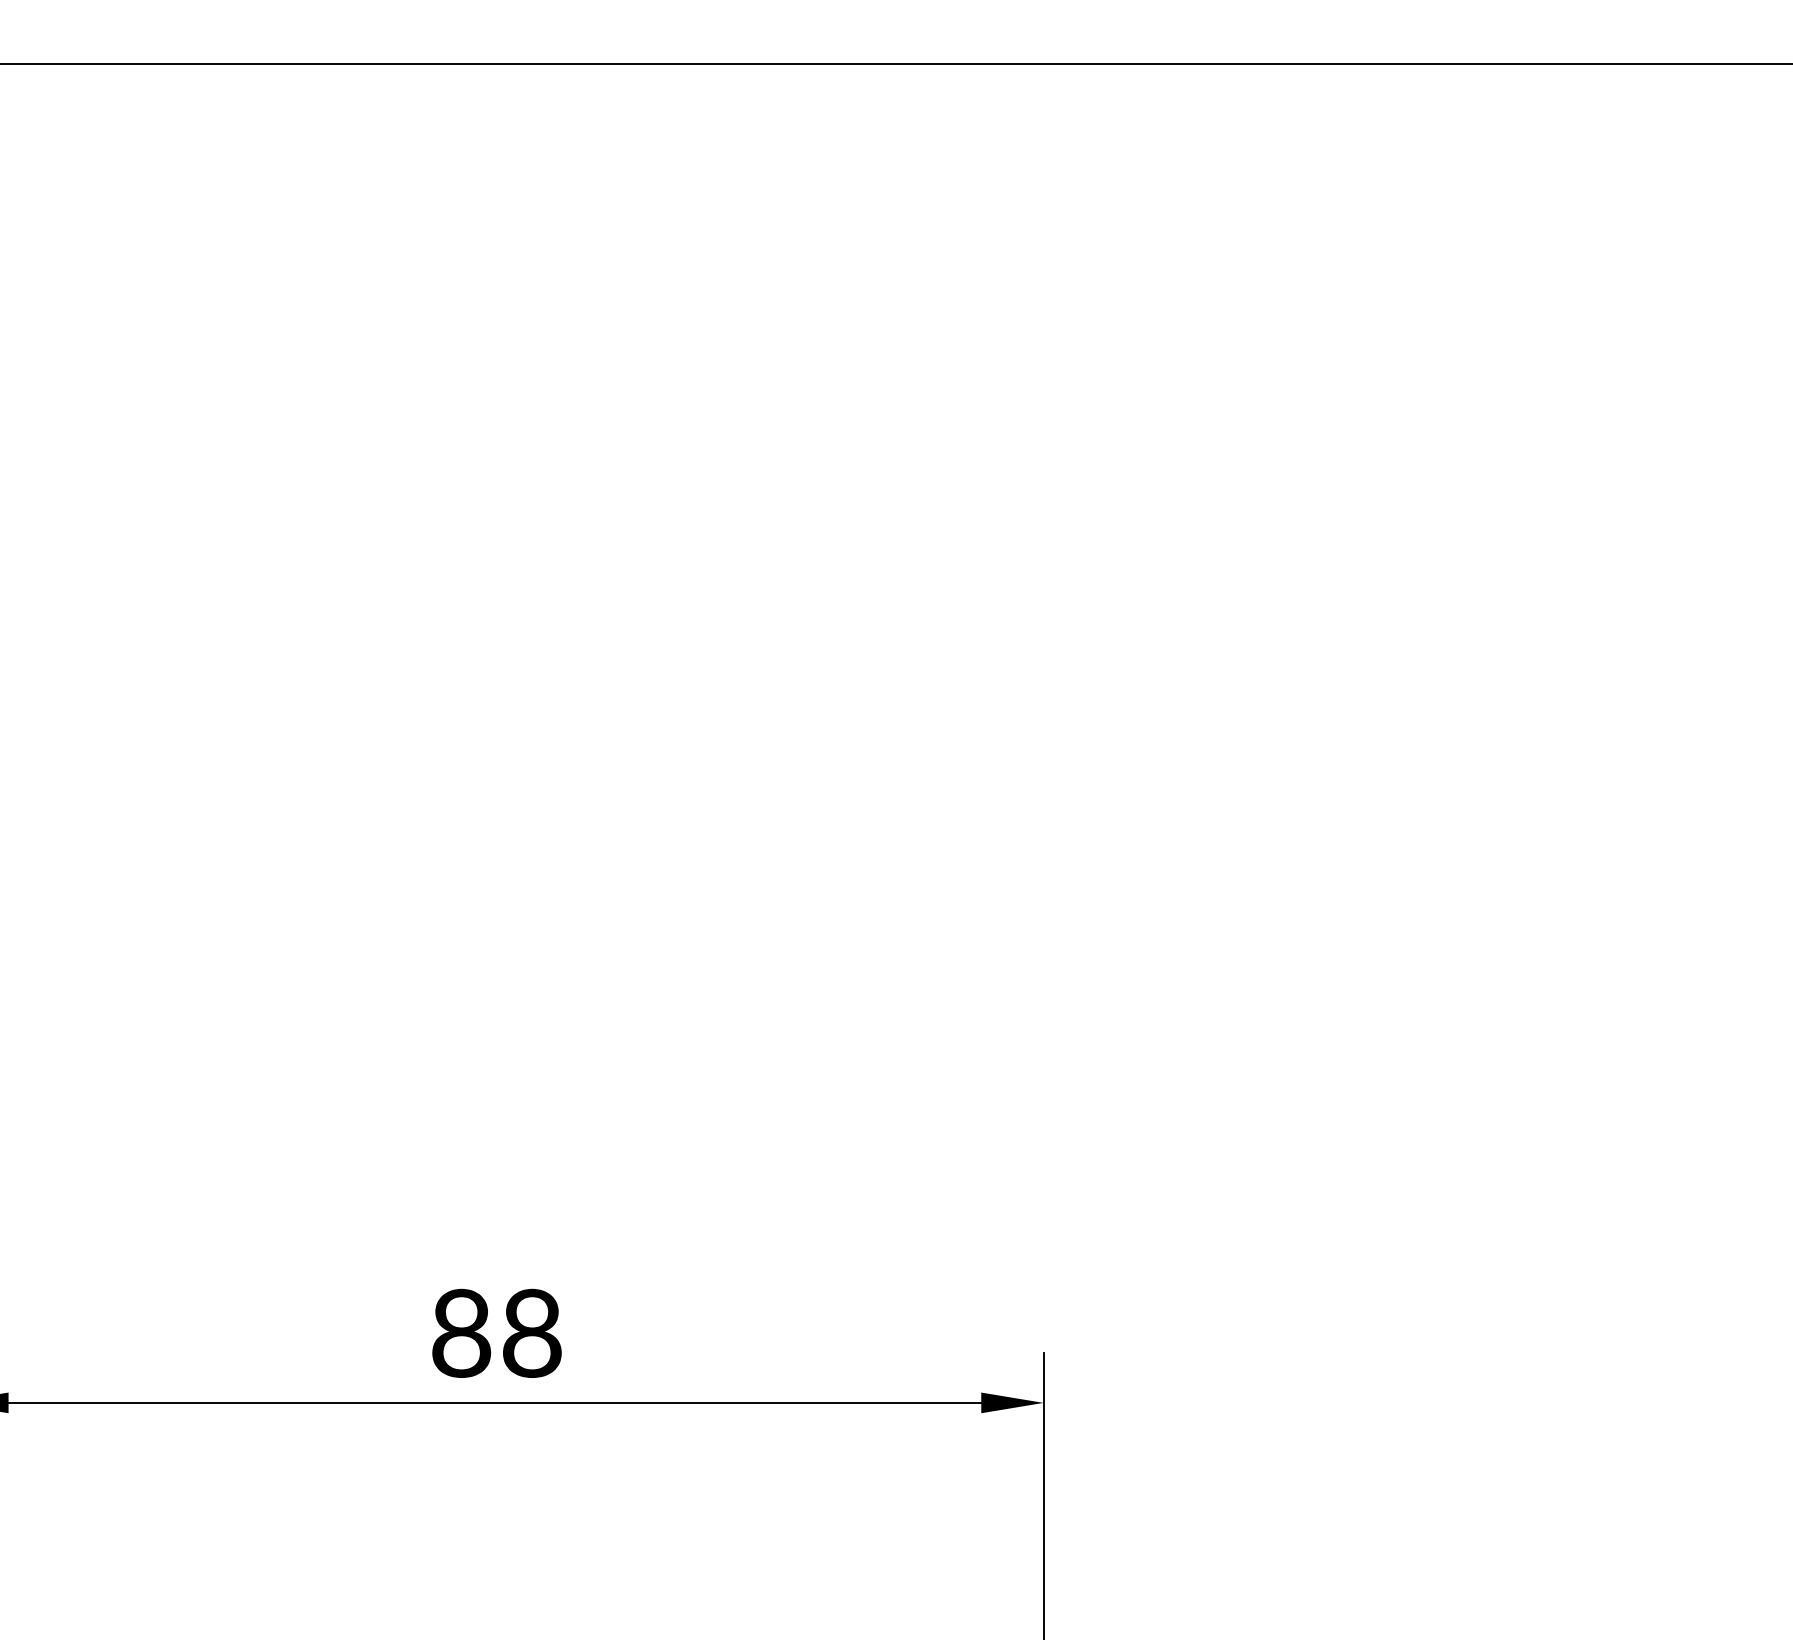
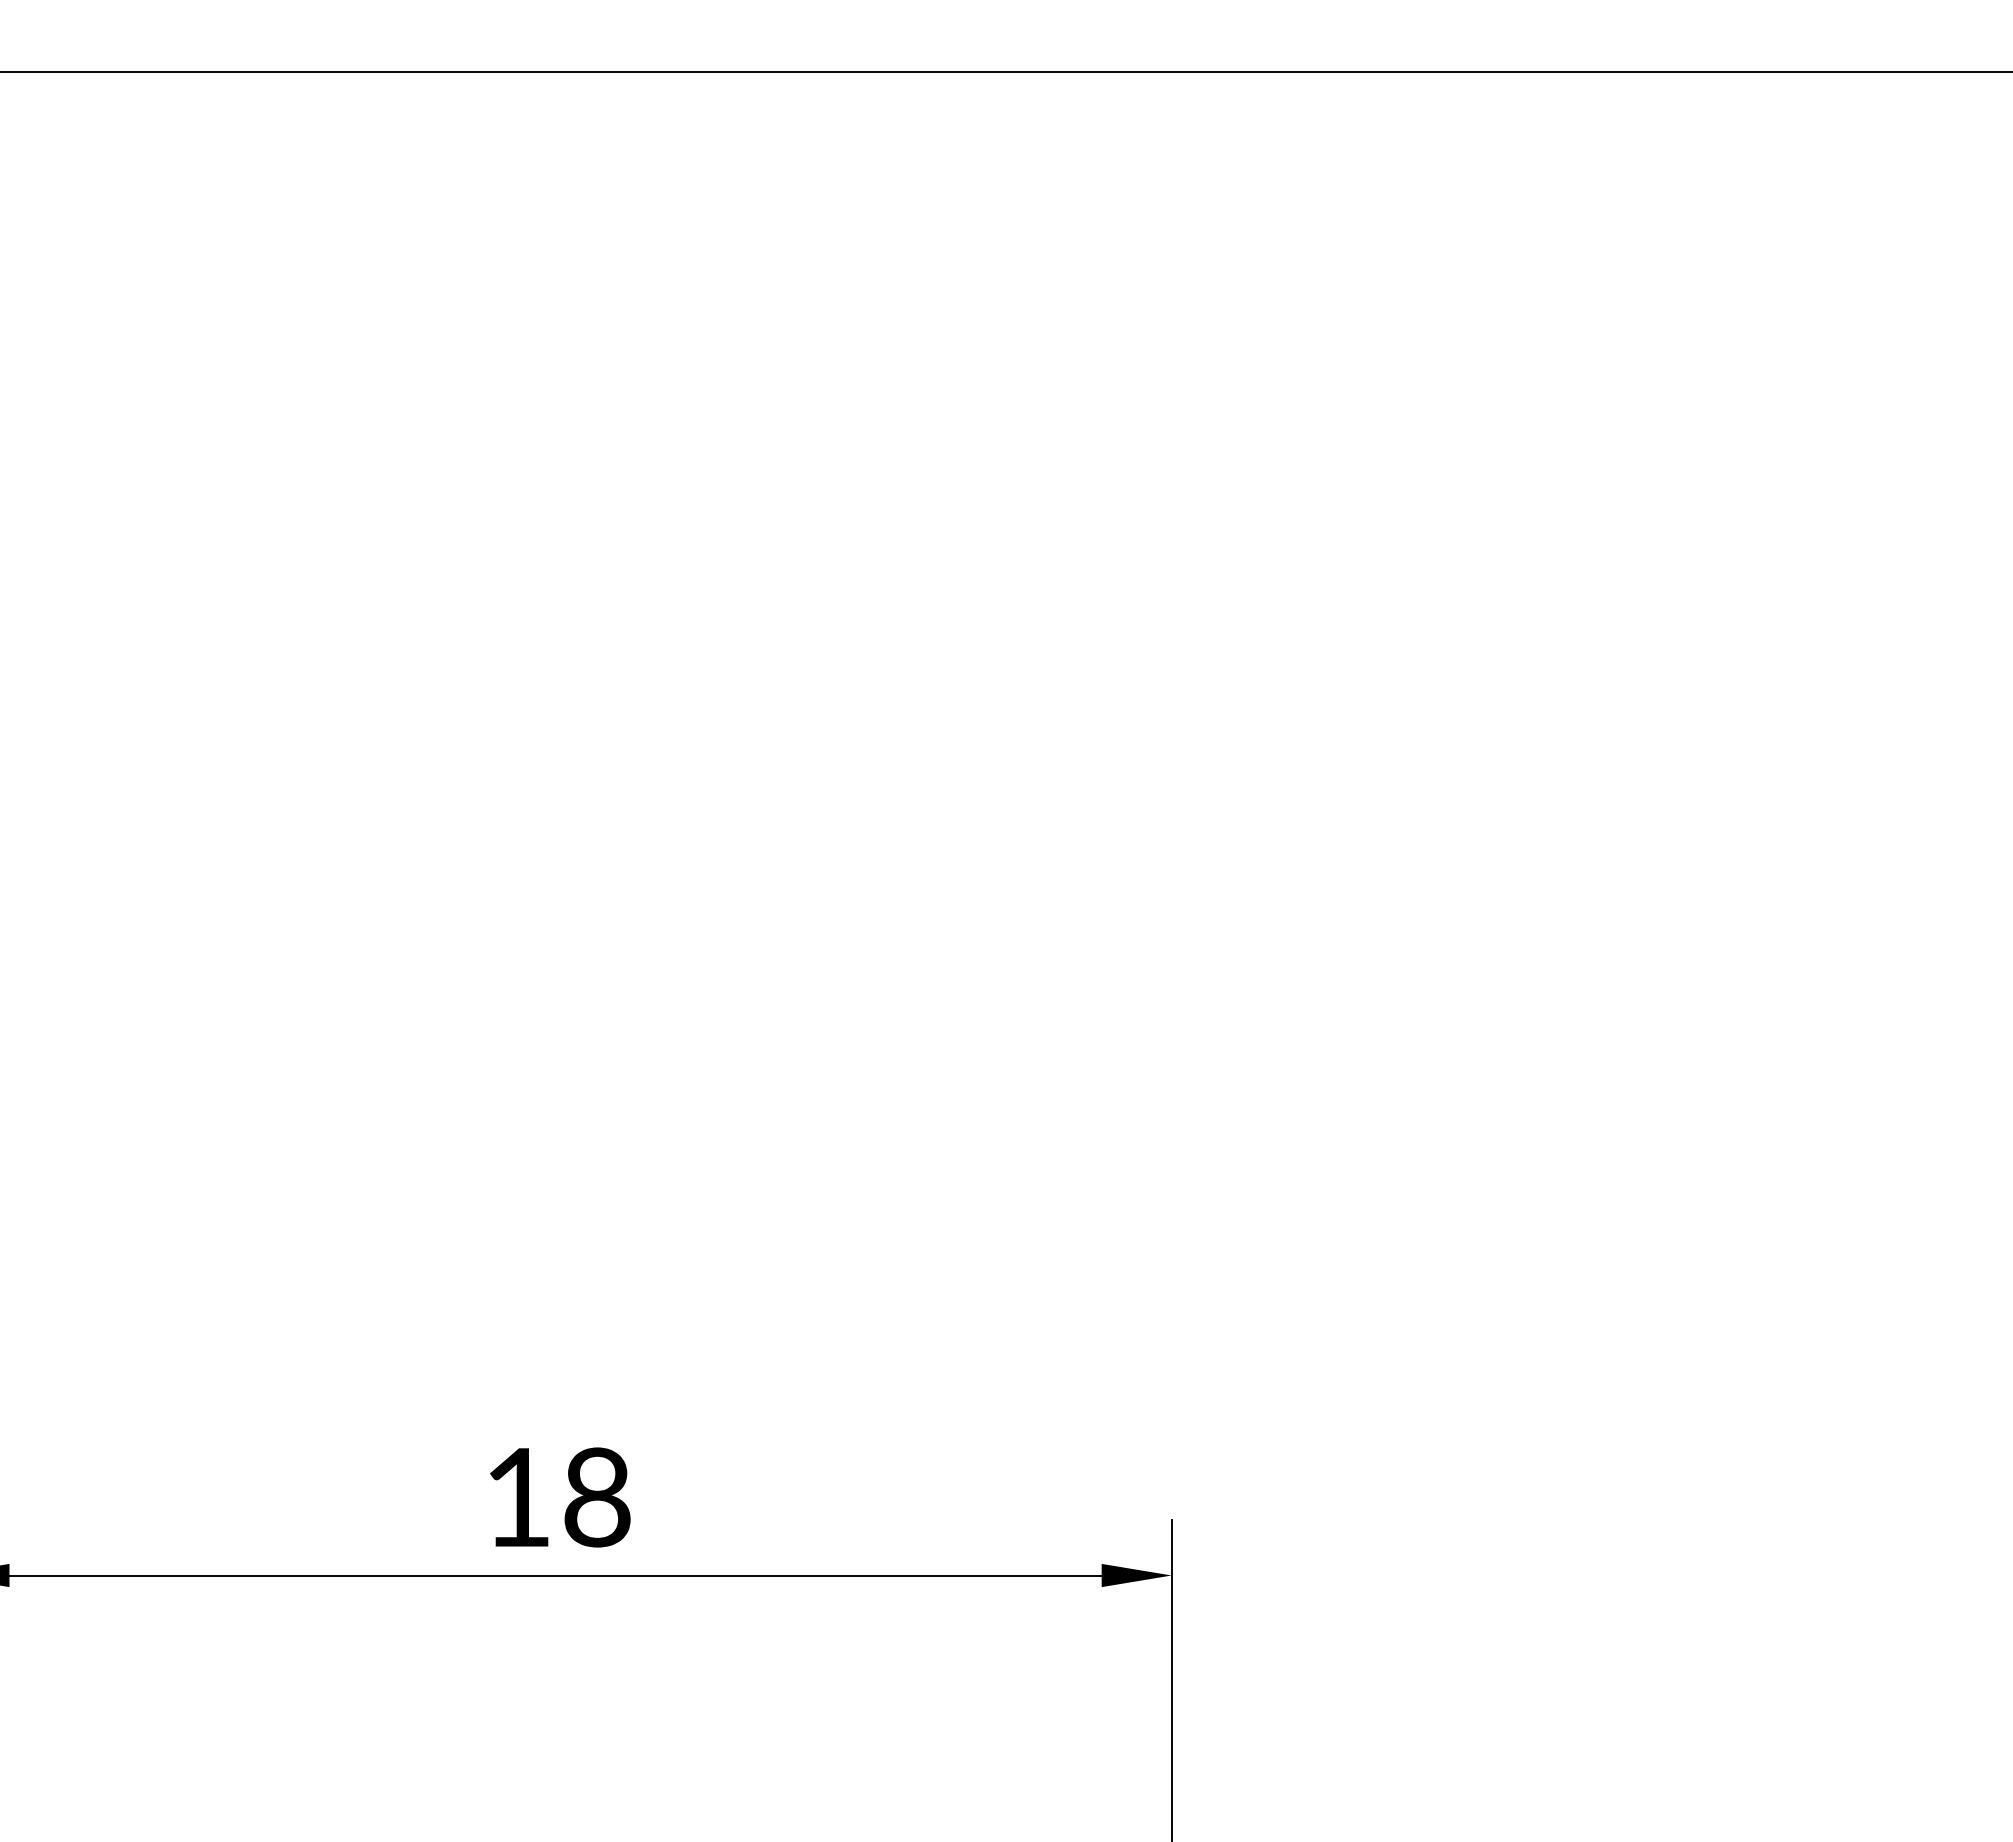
text: (461, 1333) -> (518, 1497), 88 -> 18

